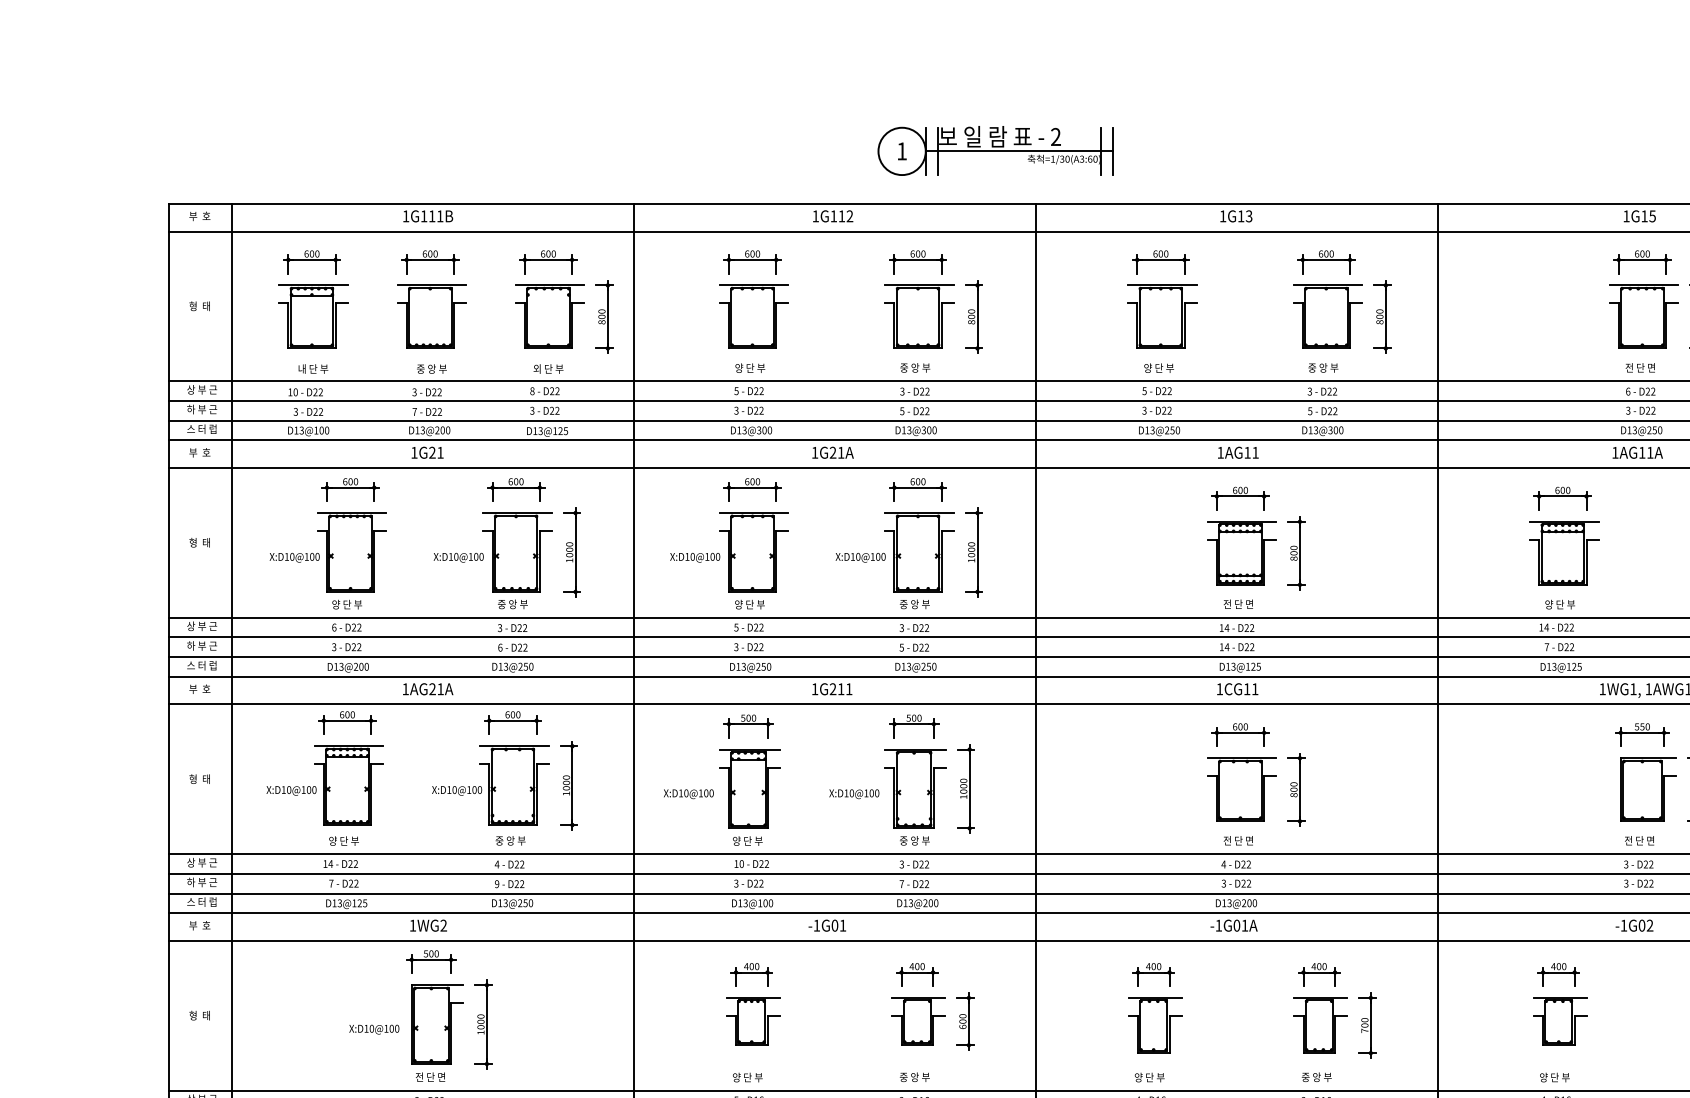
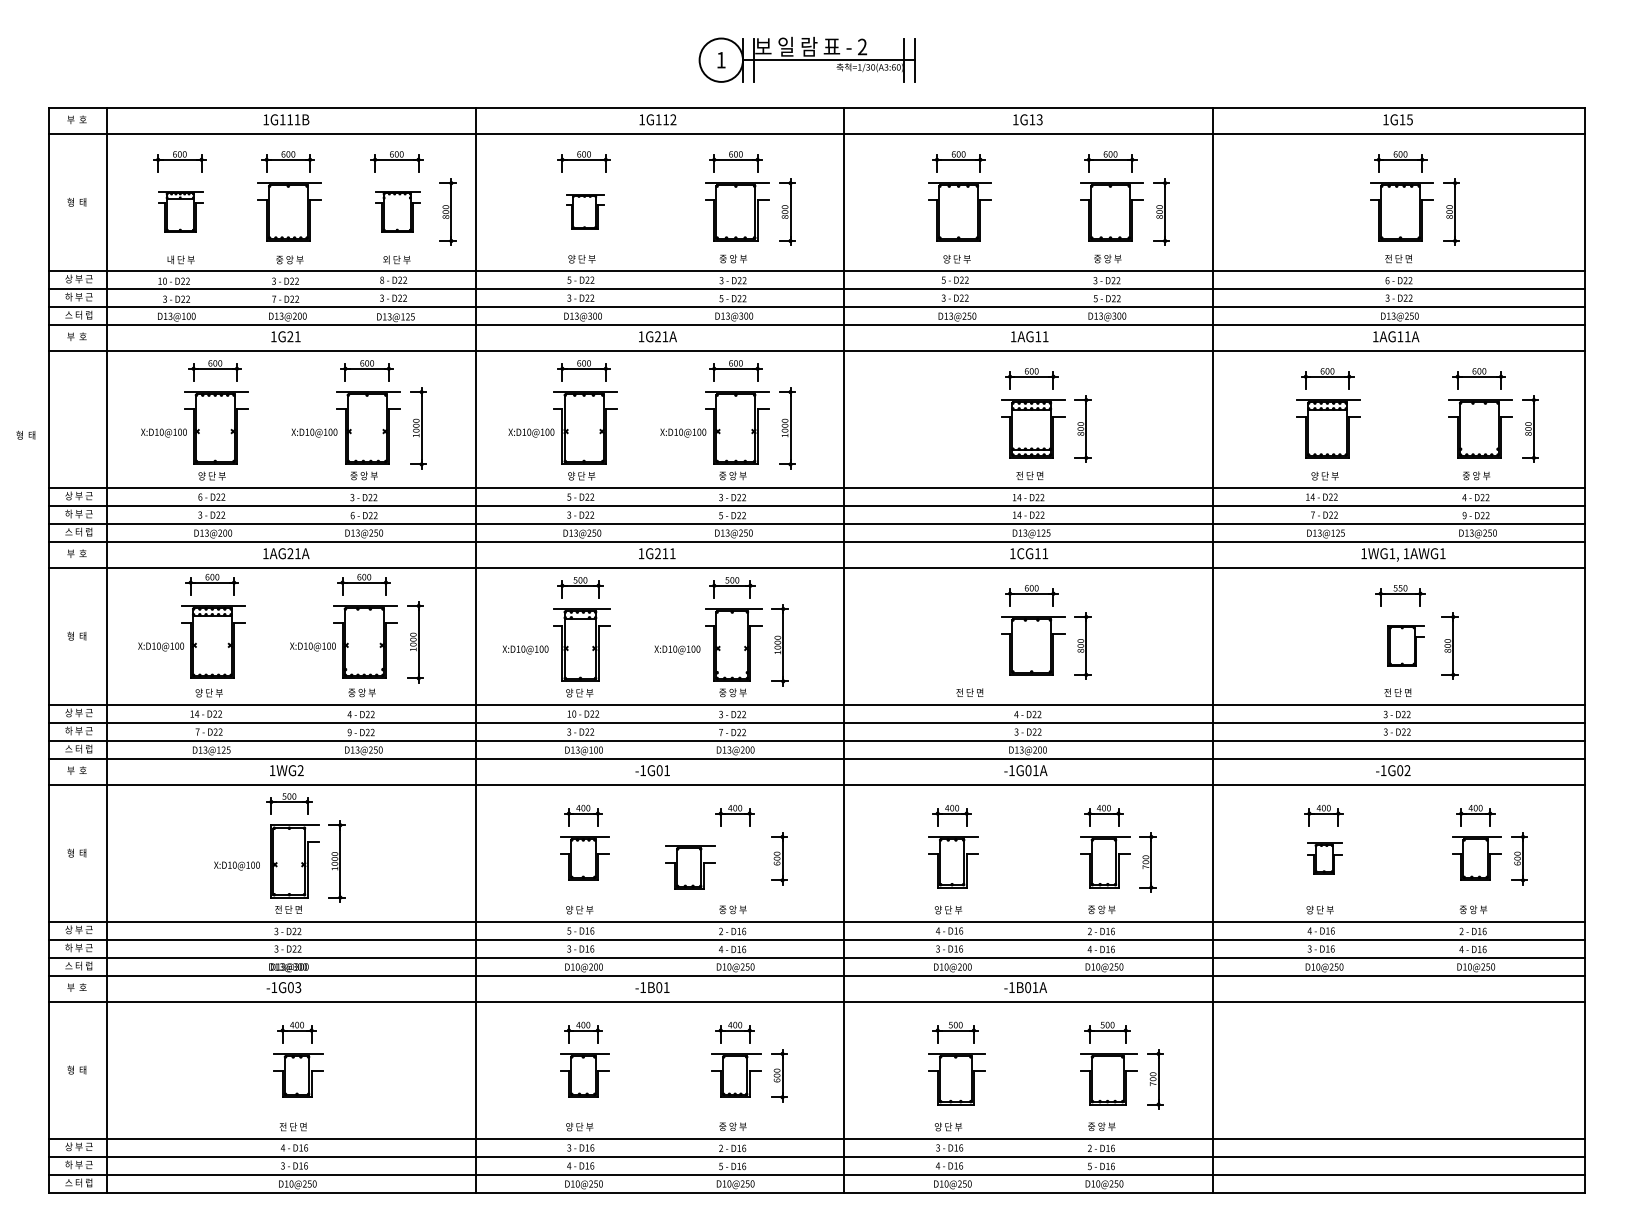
part: (313, 316) -> (181, 211), size x0.7
part: (550, 316) -> (398, 211), size x0.7
part: (754, 316) -> (585, 211), size x0.6
text: (199, 541) -> (25, 434), moved
part: (1648, 789) -> (1406, 645), size x0.7
text: (1238, 840) -> (969, 692), moved
part: (918, 1021) -> (690, 867), moved
part: (1559, 1021) -> (1324, 858), size x0.7

